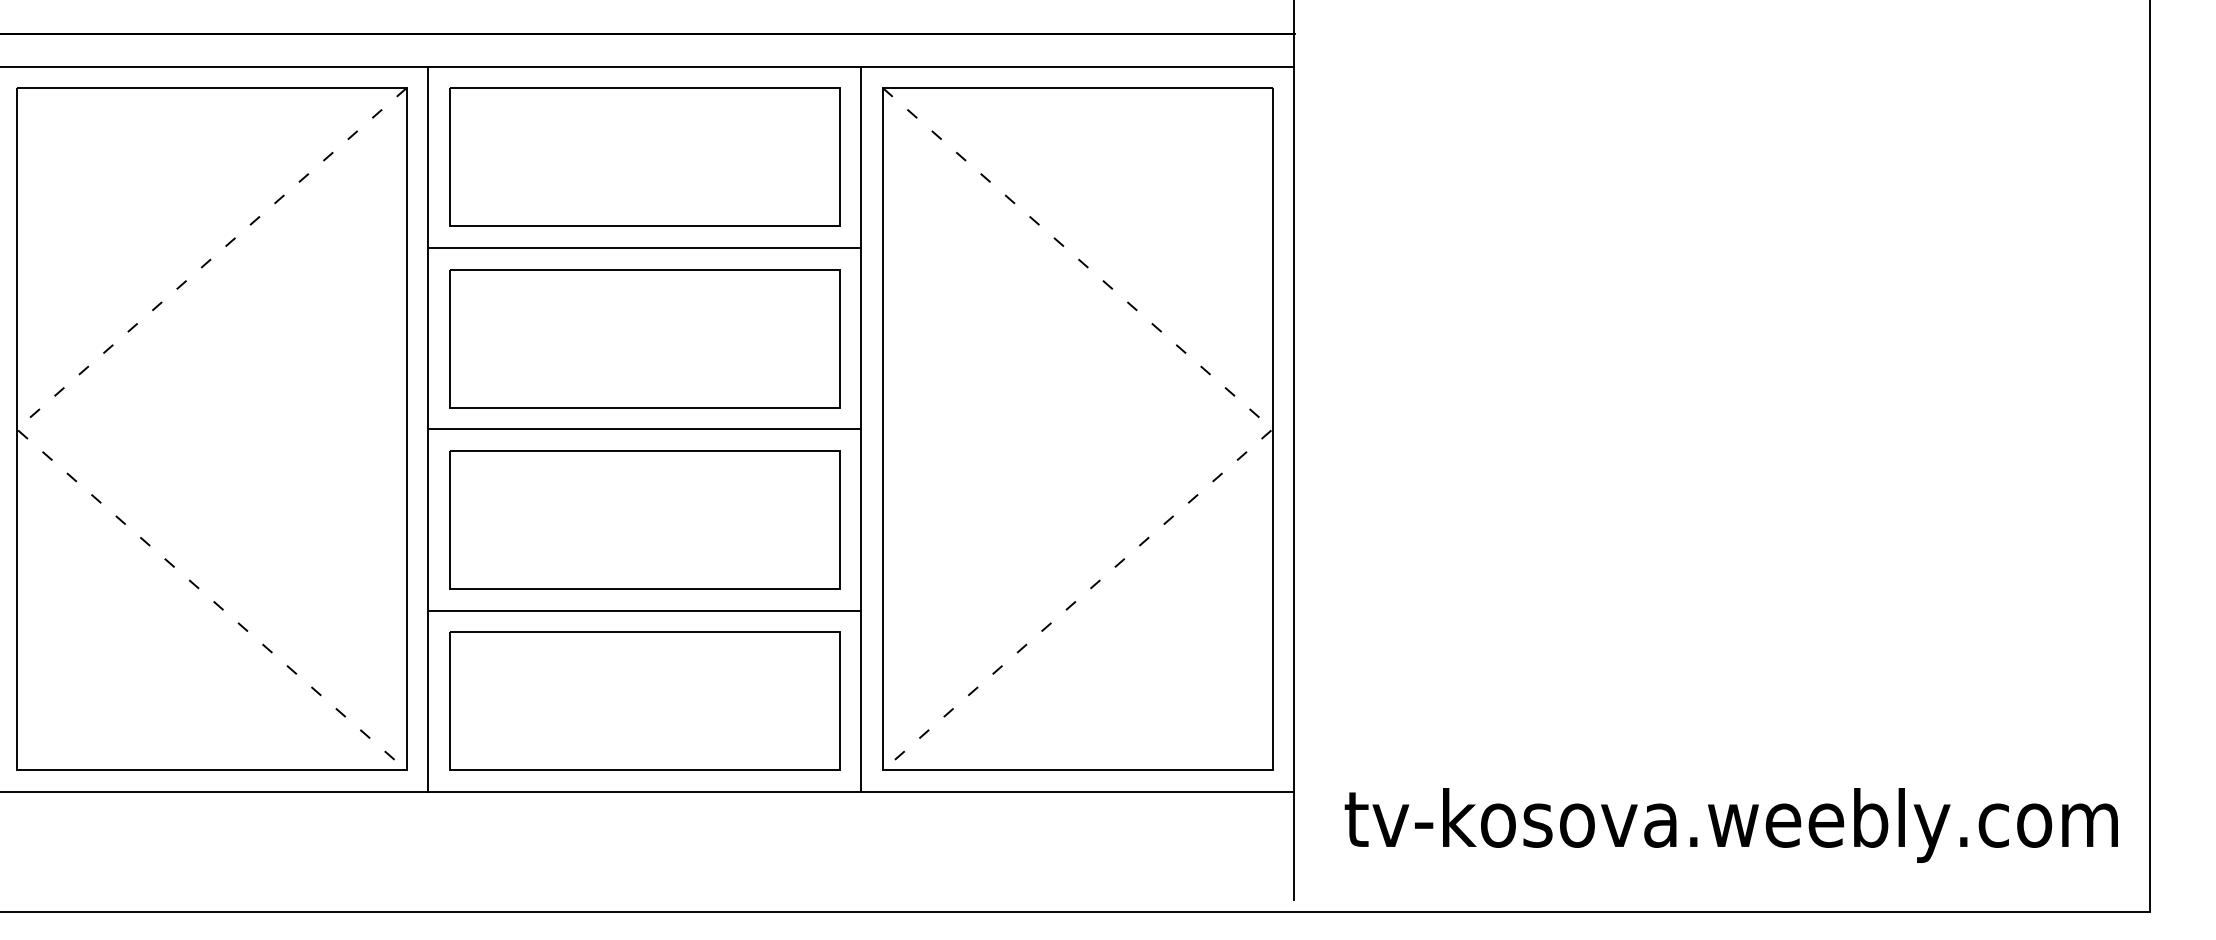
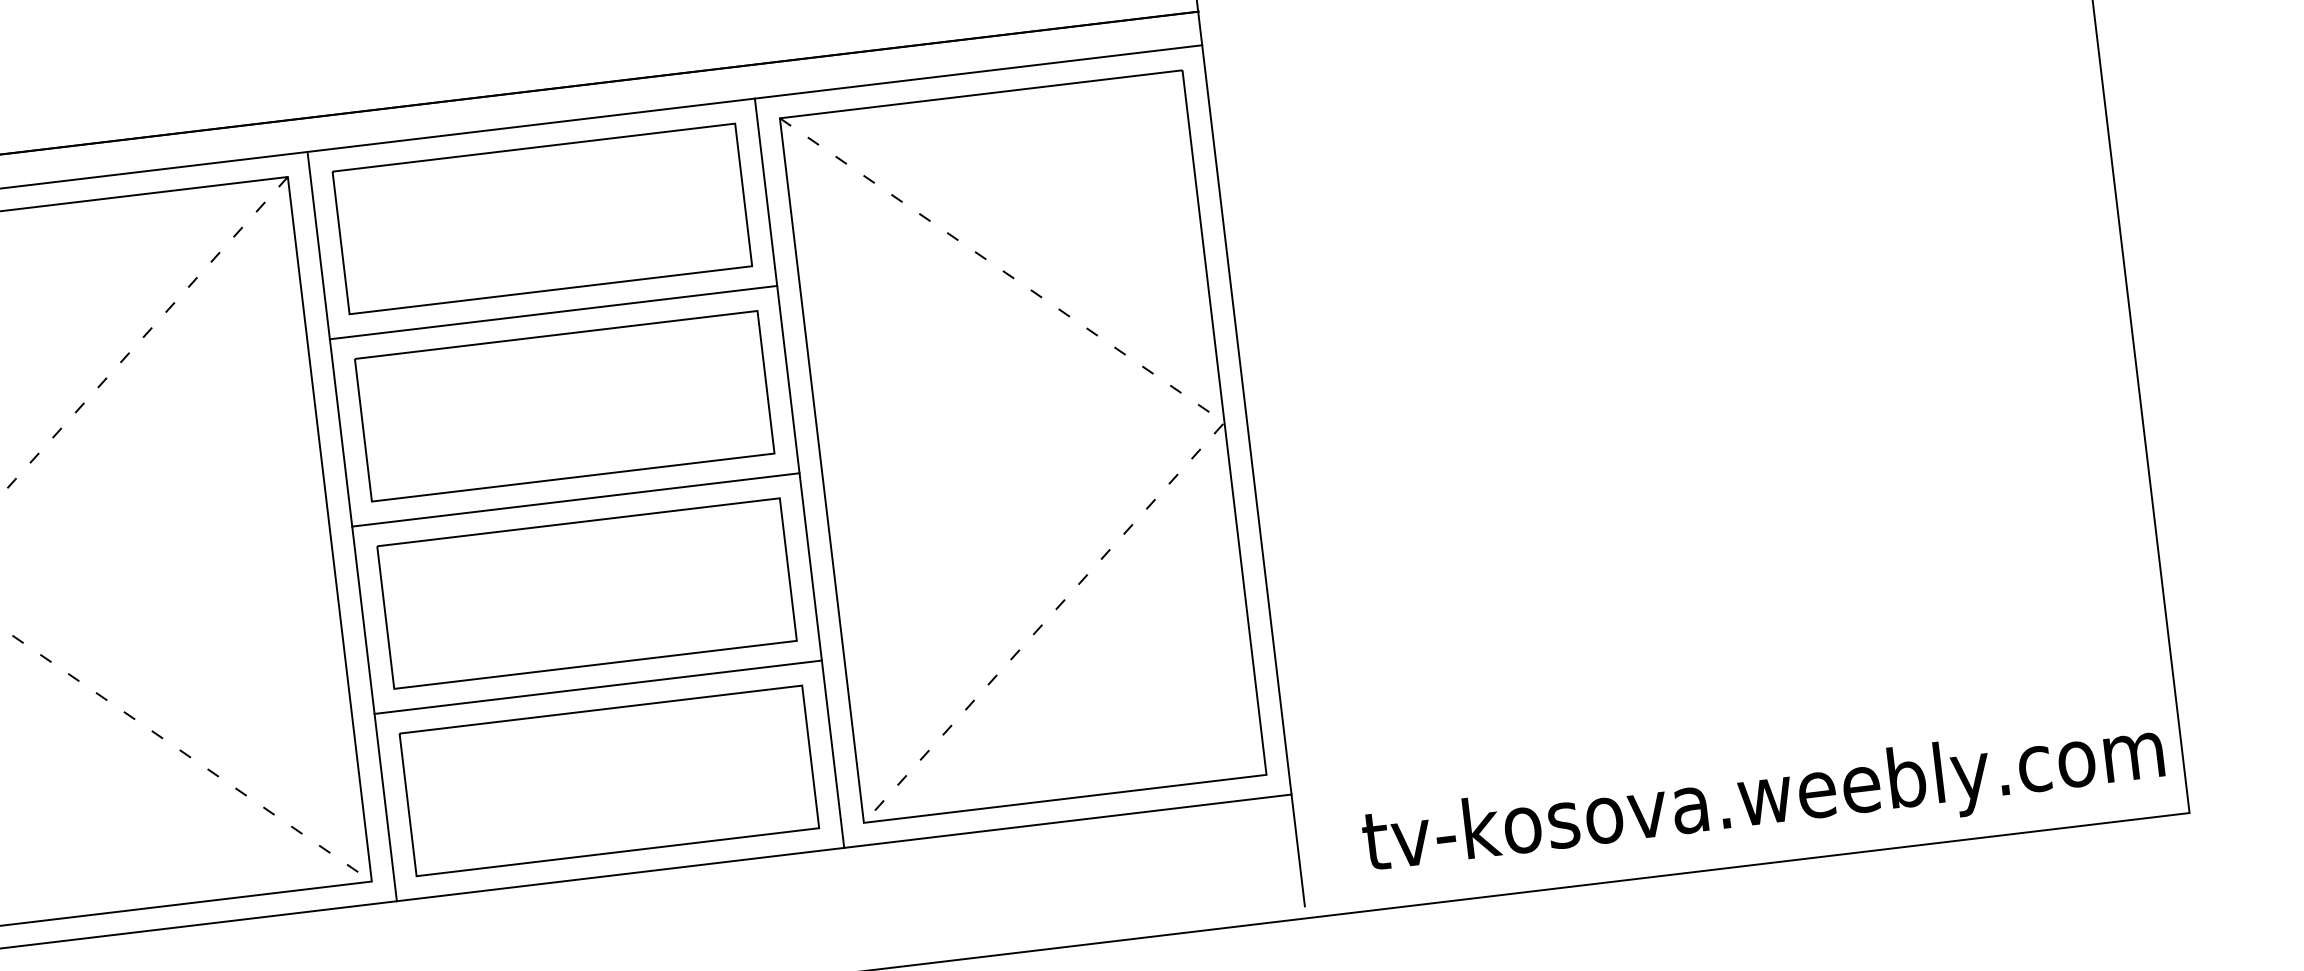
text: (1730, 825) -> (1762, 801), moved

